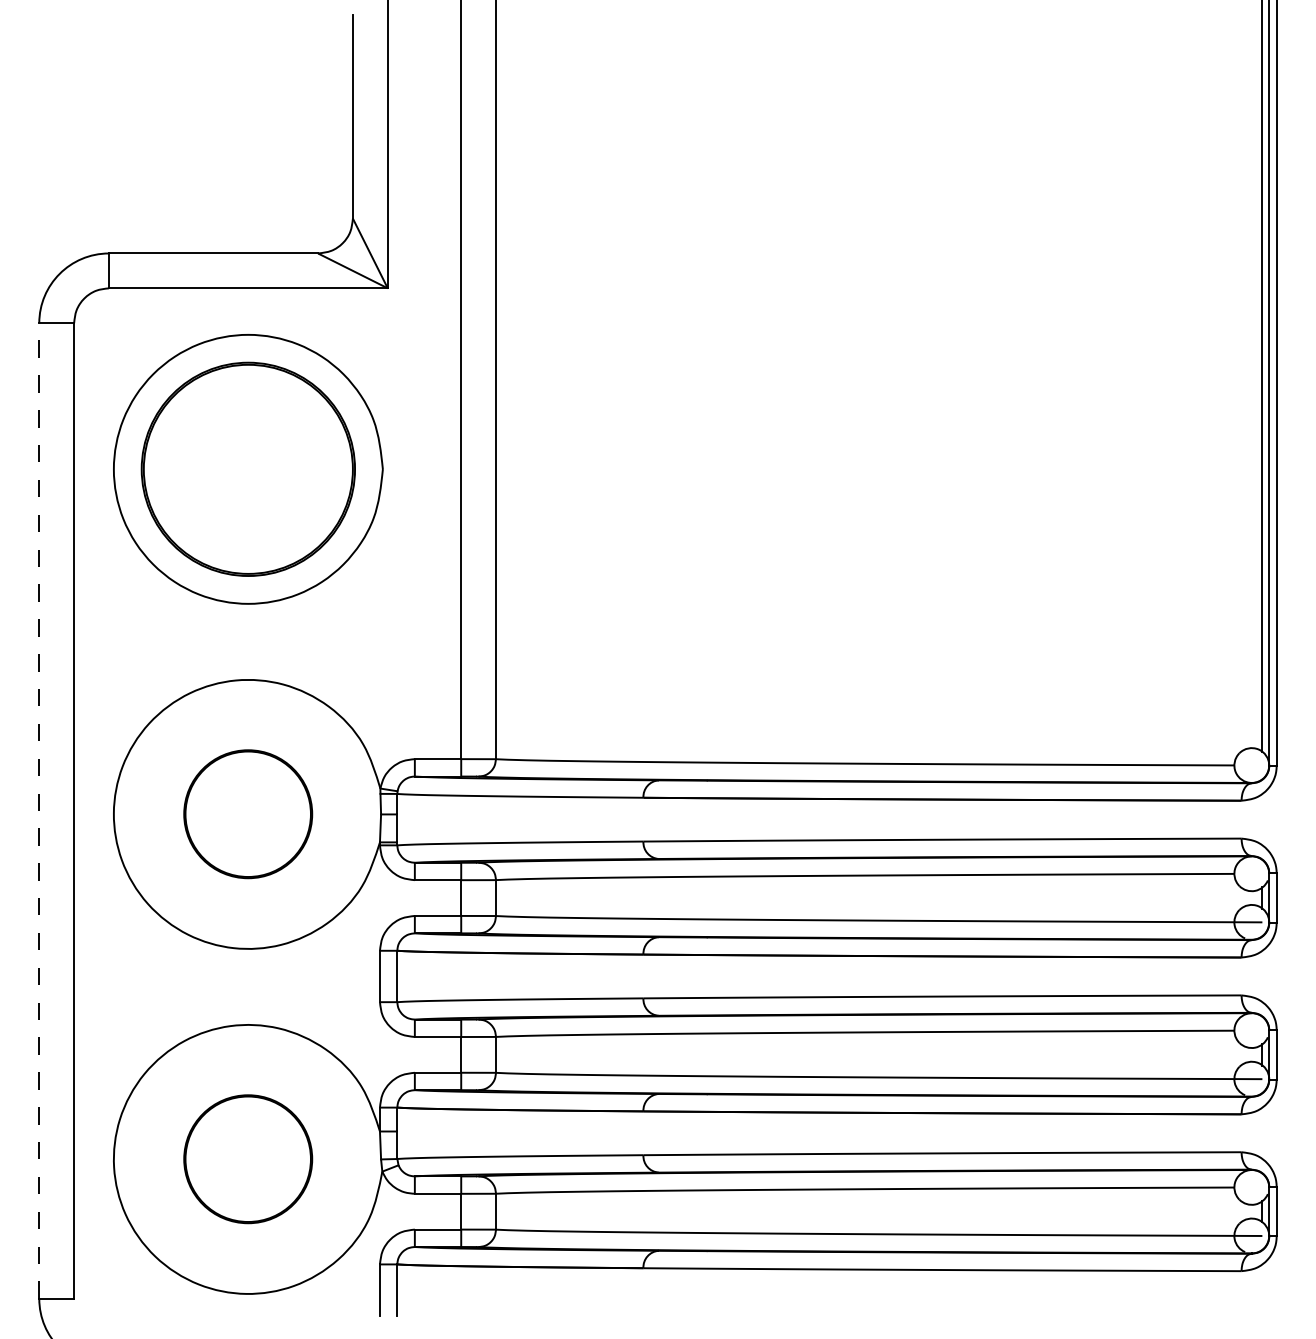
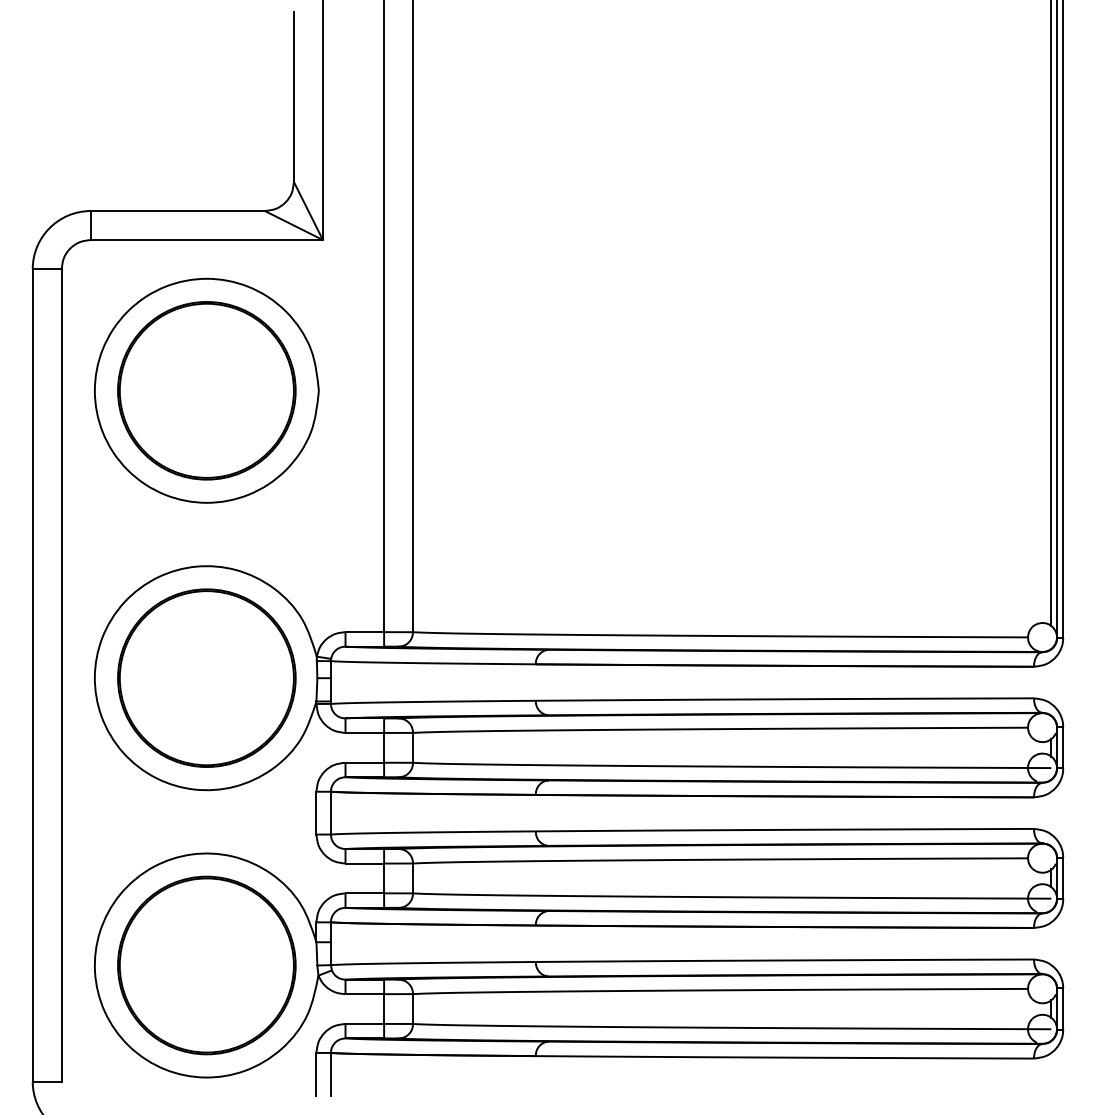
line: (39, 811) -> (32, 675), dashed -> solid
part: (247, 813) -> (206, 677), size x1.67
part: (247, 1158) -> (206, 964), size x1.67

